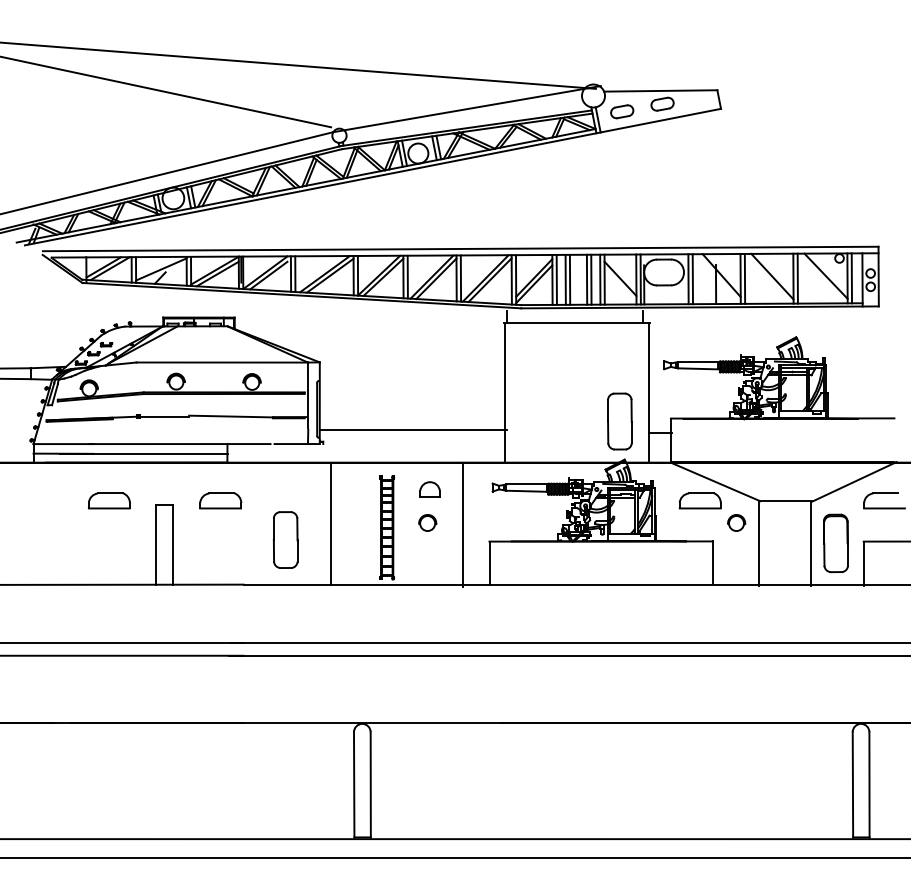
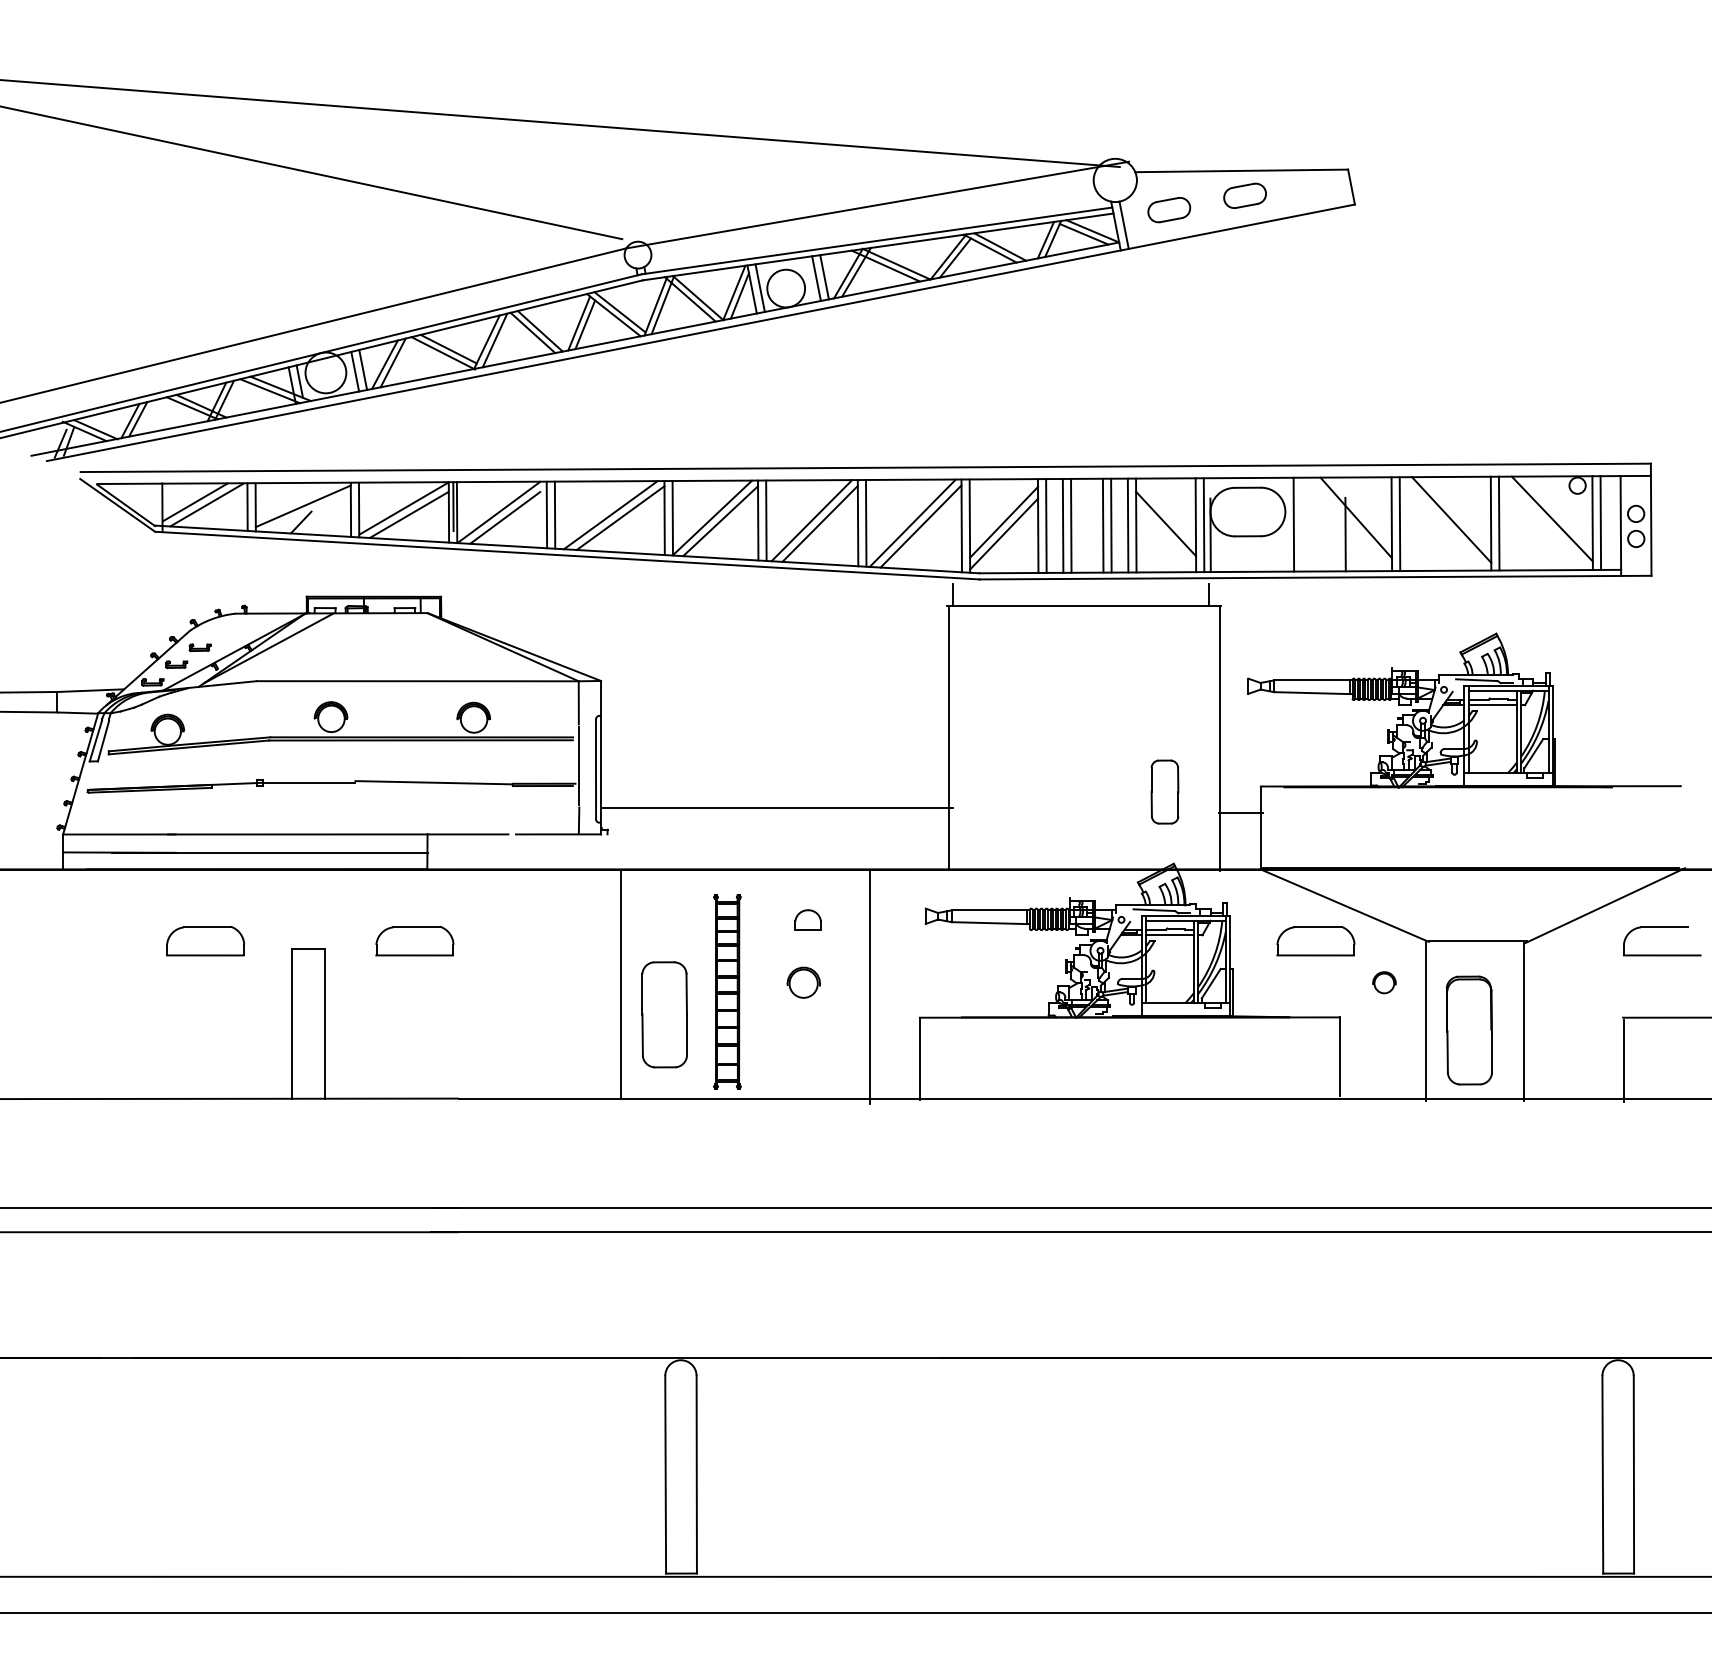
line: (692, 279) -> (1301, 525), removed
part: (619, 421) -> (1164, 792), size x0.6
part: (429, 489) -> (807, 919), size x0.7
part: (736, 522) -> (1384, 981), size x0.7
part: (285, 539) -> (664, 1013), moved
part: (835, 543) -> (1468, 1030), moved

